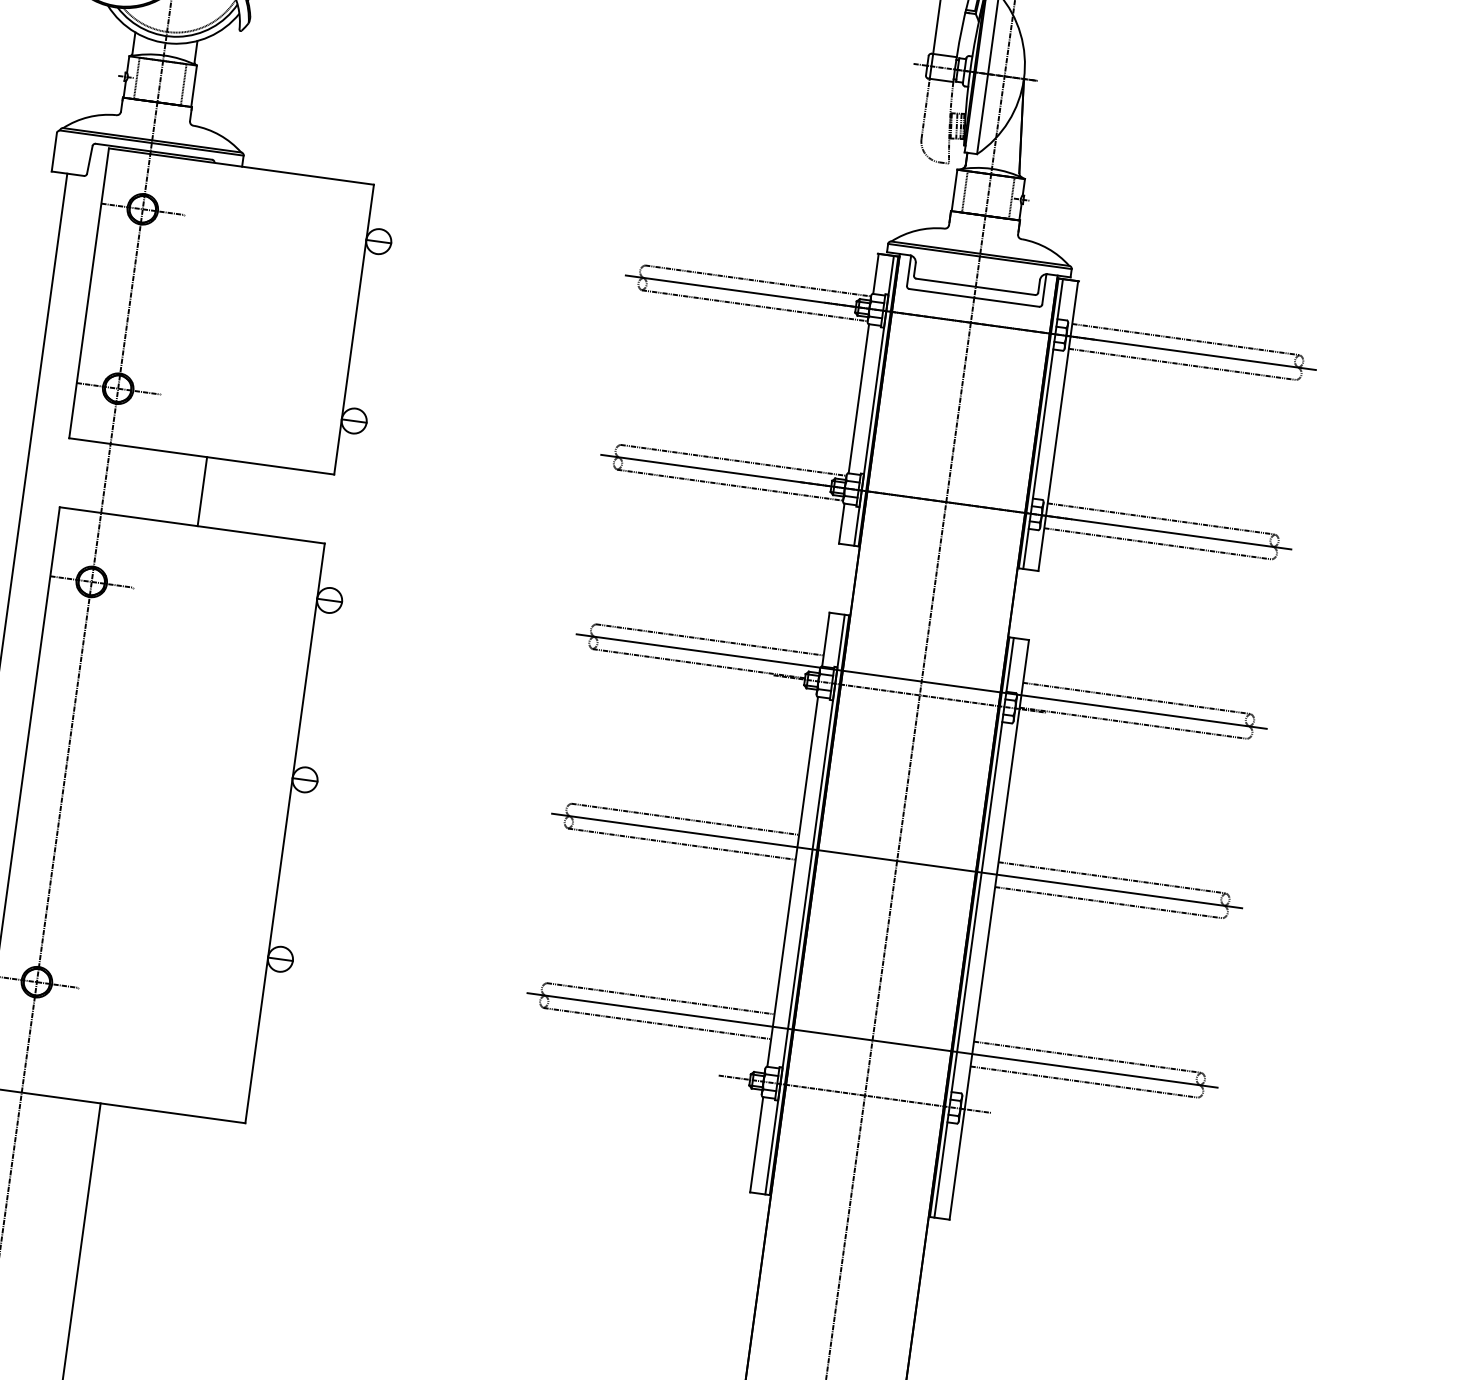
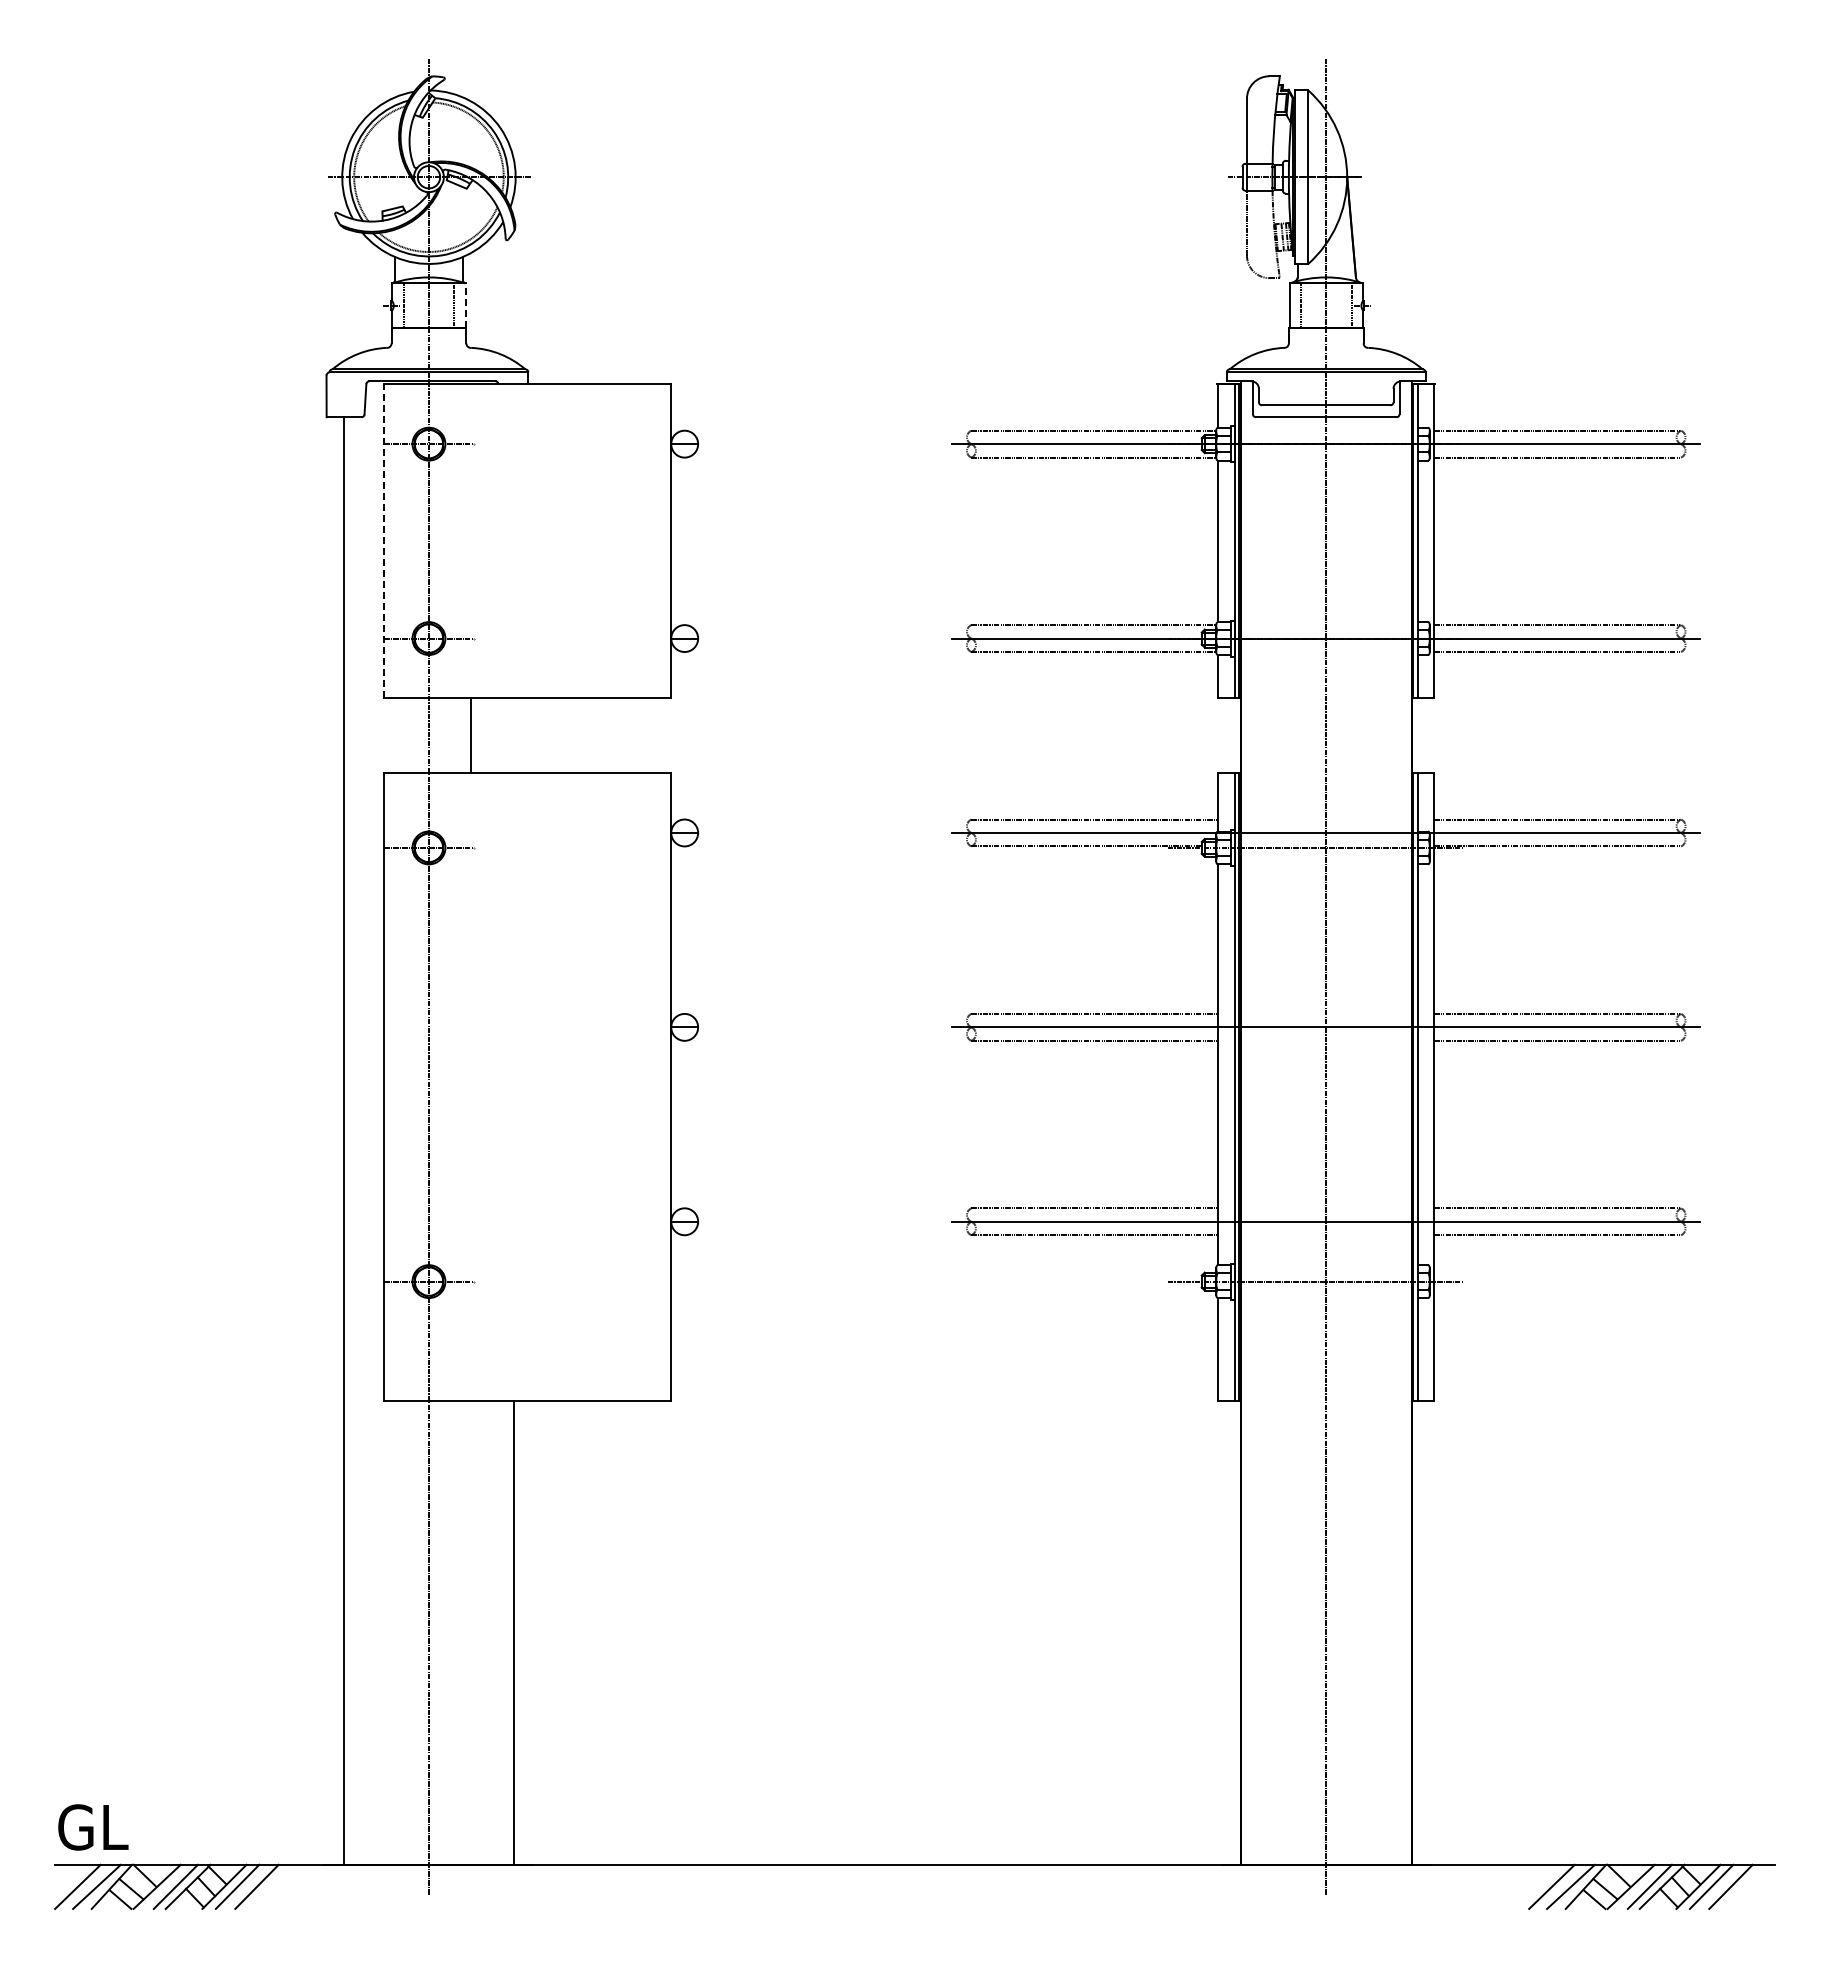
line: (194, 85) -> (465, 305), solid -> dashed
line: (89, 292) -> (384, 540), solid -> dashed
line: (202, 491) -> (470, 735), moved

